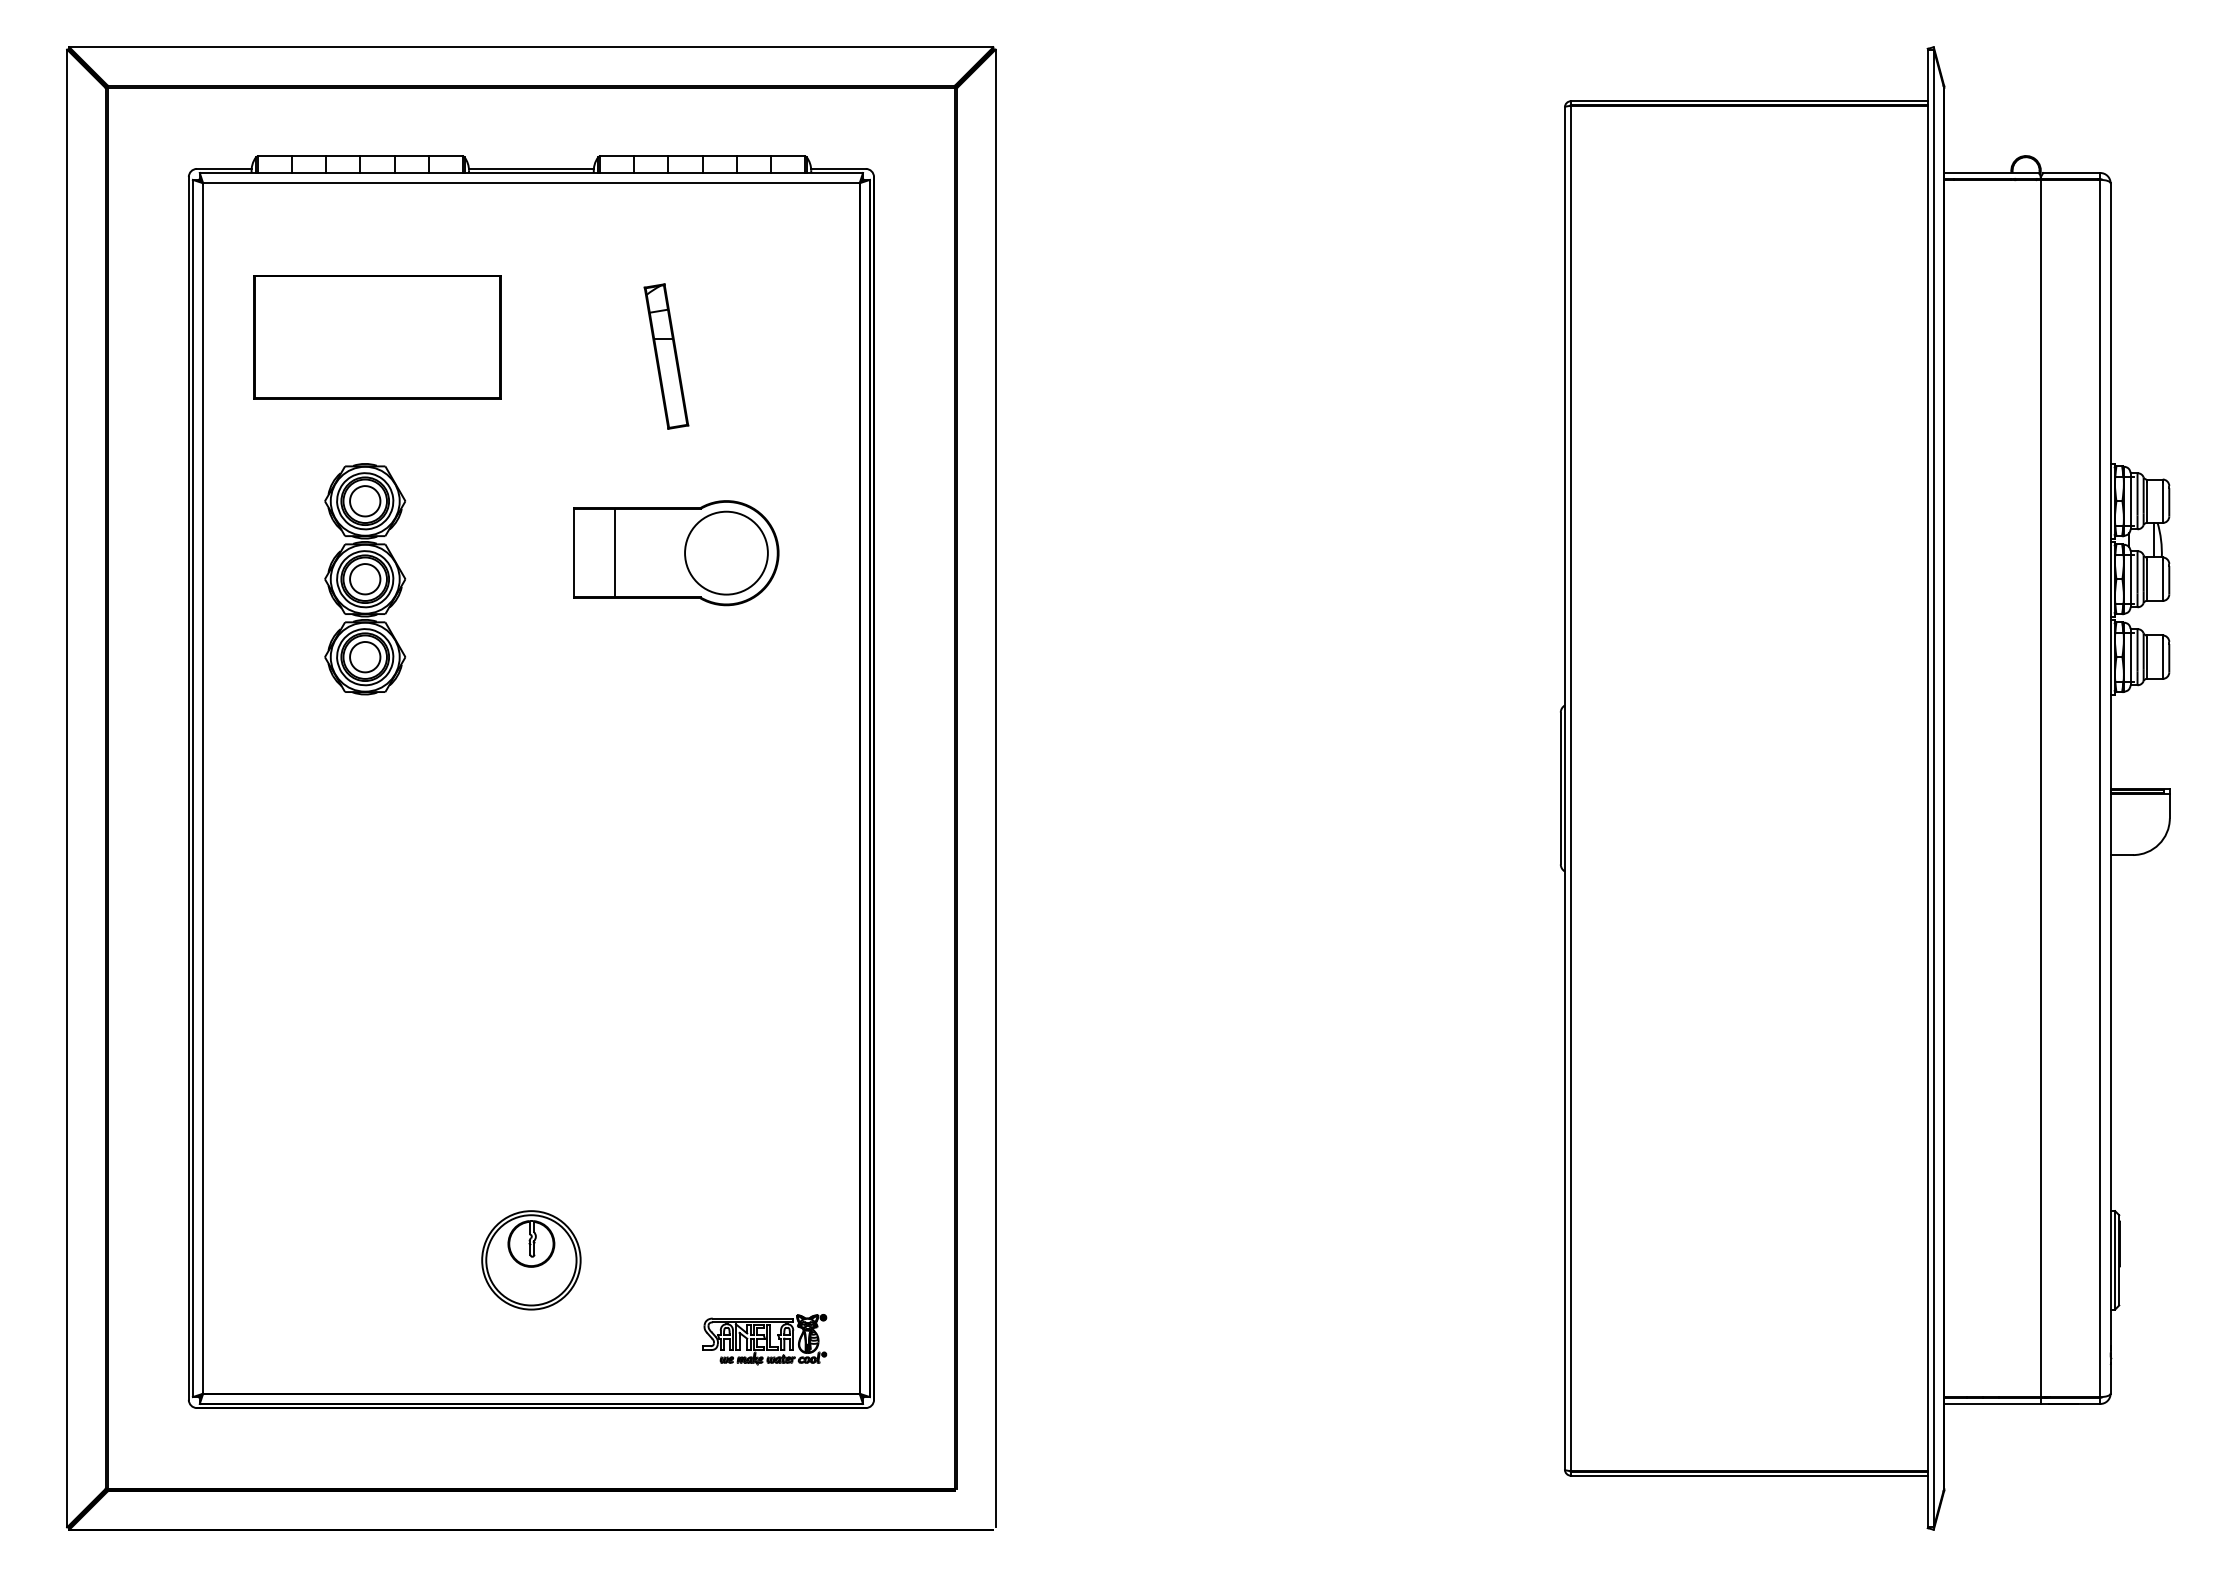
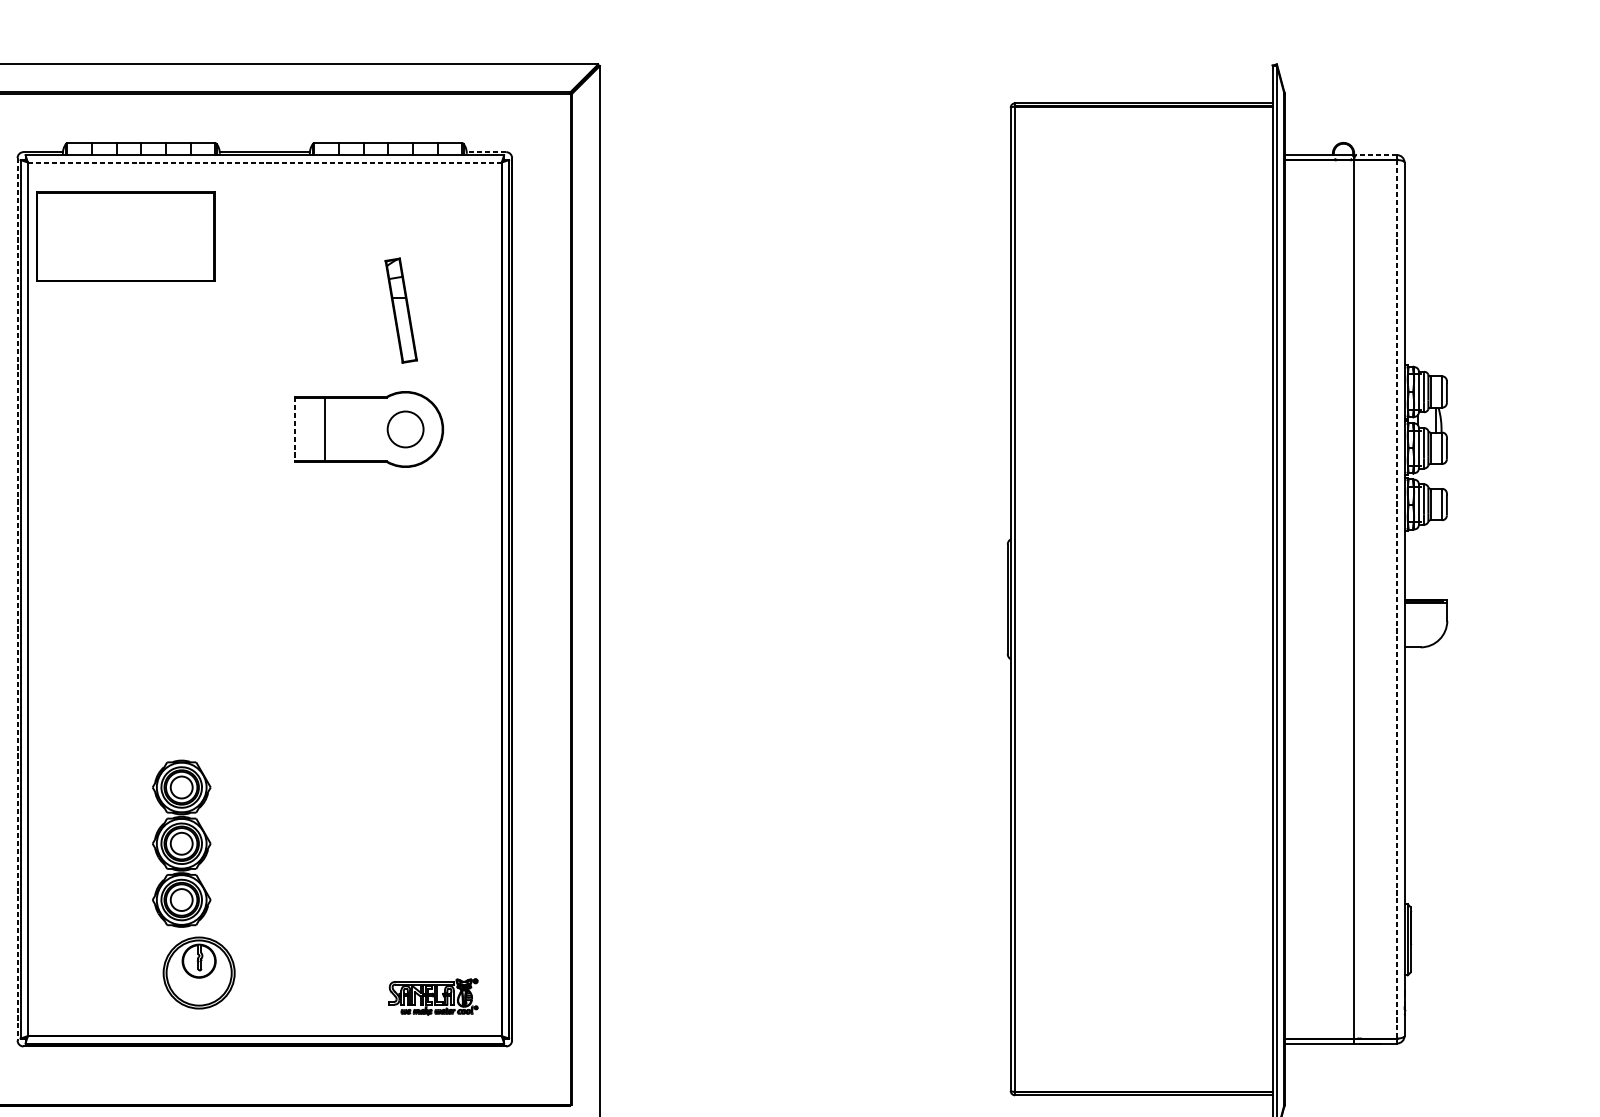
line: (838, 168) -> (486, 151), solid -> dashed
line: (2071, 173) -> (1376, 155), solid -> dashed
line: (530, 183) -> (264, 162), solid -> dashed
part: (377, 337) -> (125, 237), moved
part: (666, 356) -> (401, 310), moved
circle: (726, 552) -> (405, 428), size x0.6
line: (573, 553) -> (295, 429), solid -> dashed
part: (365, 579) -> (181, 843), moved
line: (188, 788) -> (17, 599), solid -> dashed
line: (2100, 788) -> (1397, 599), solid -> dashed
part: (531, 1260) -> (199, 973), moved

